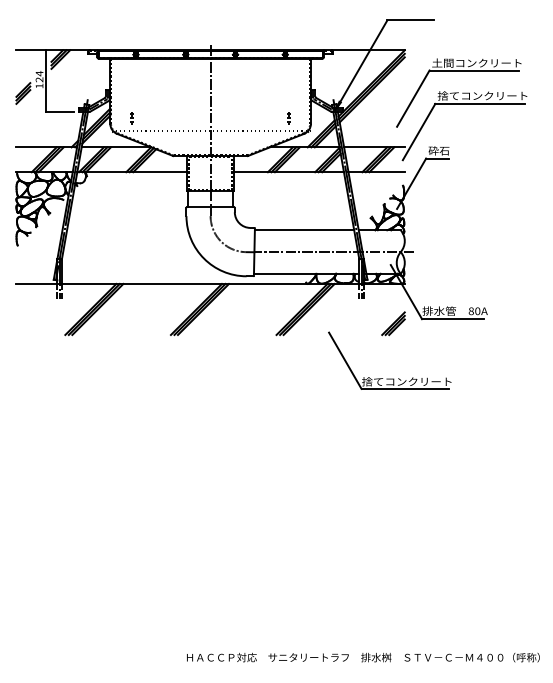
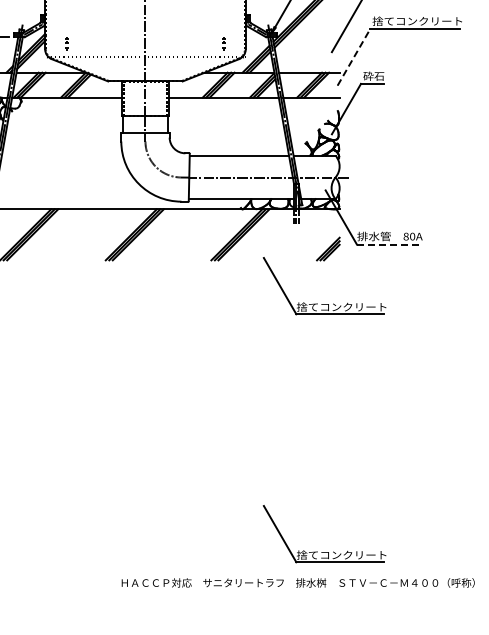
line: (419, 131) -> (354, 56), solid -> dashed
line: (452, 319) -> (387, 244), solid -> dashed
part: (389, 626) -> (324, 551), added

